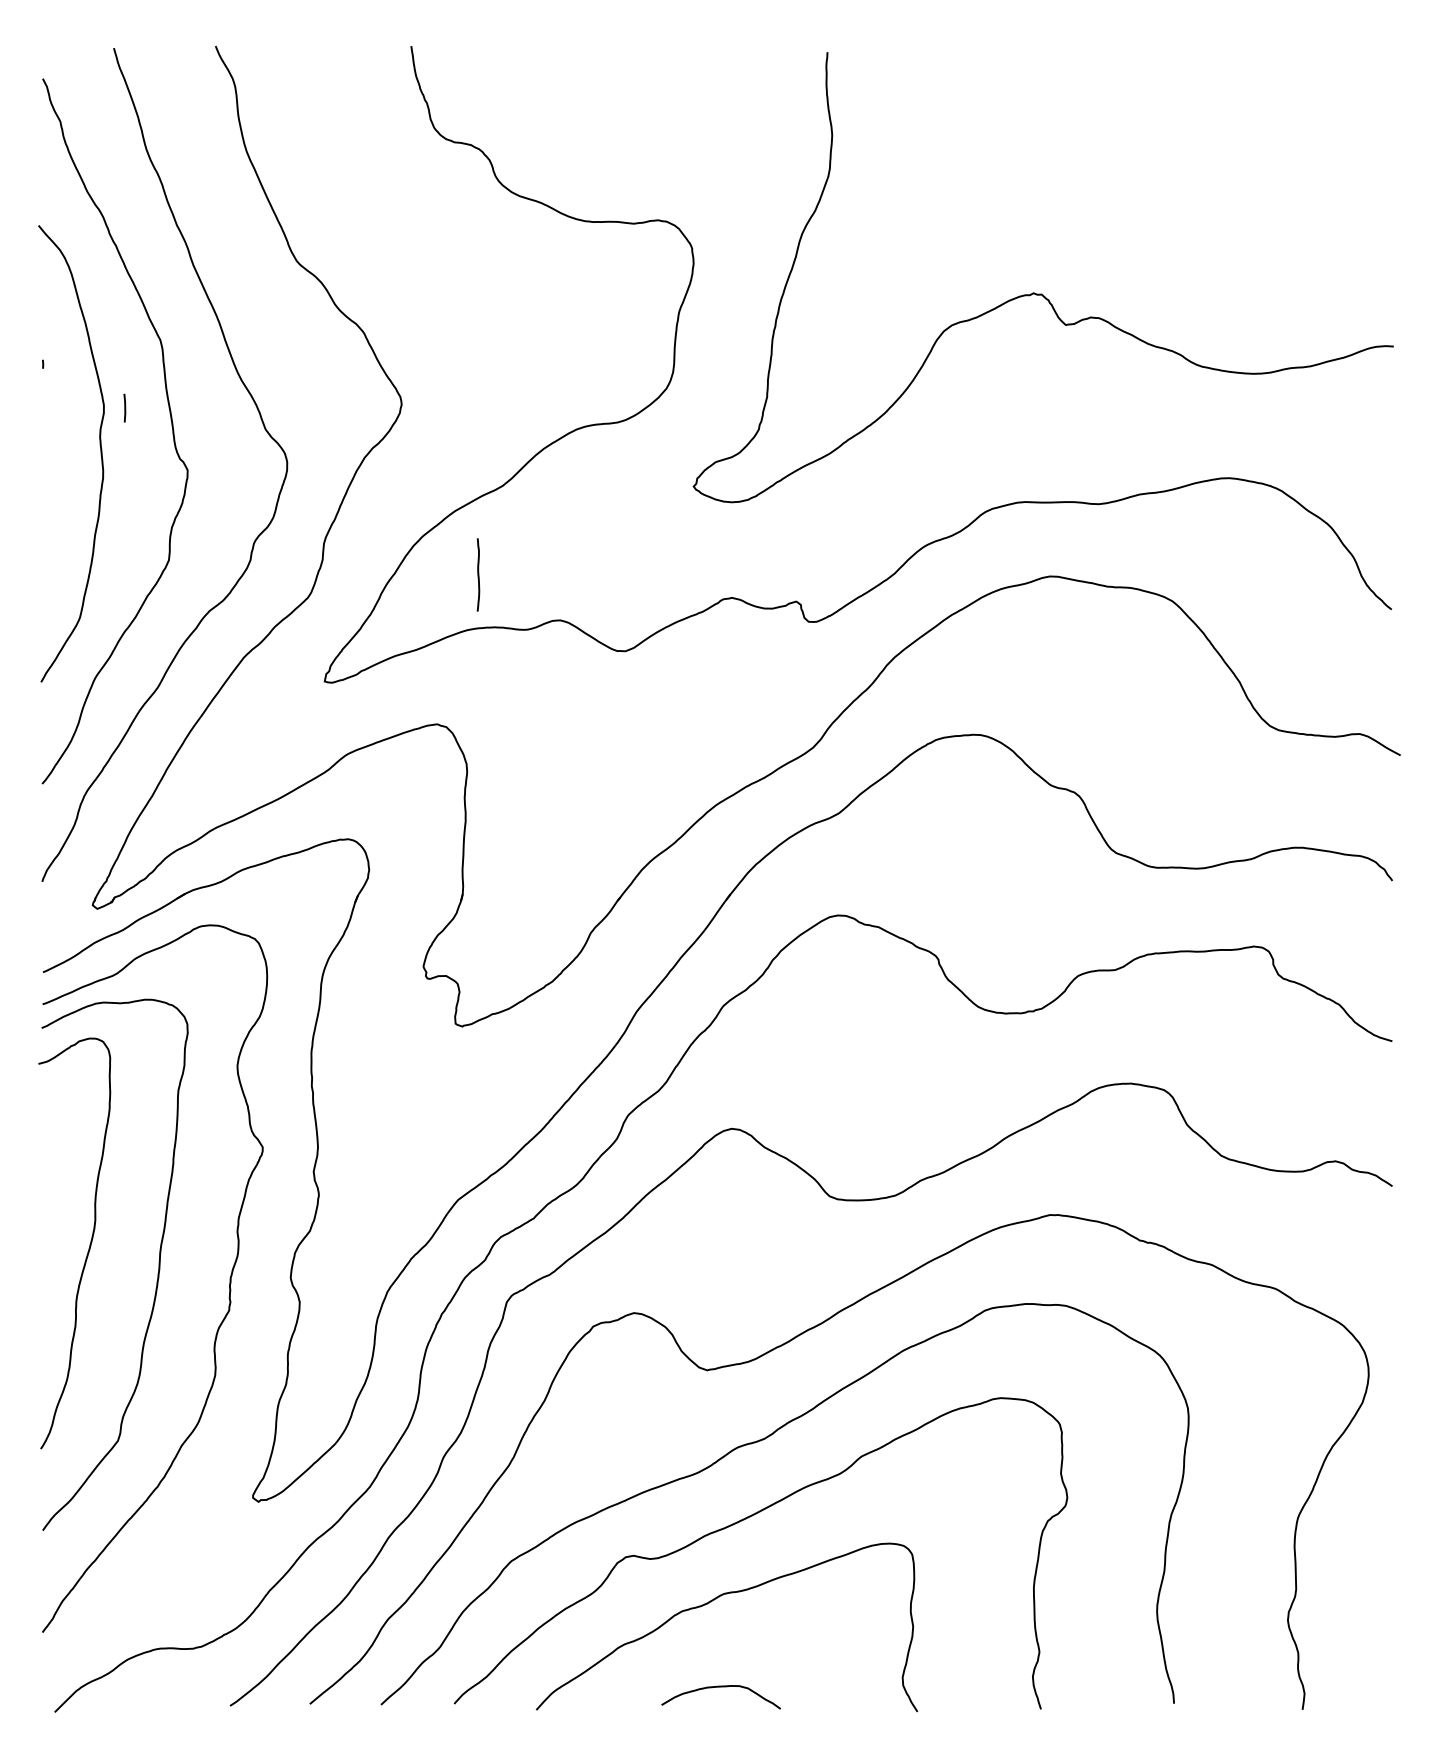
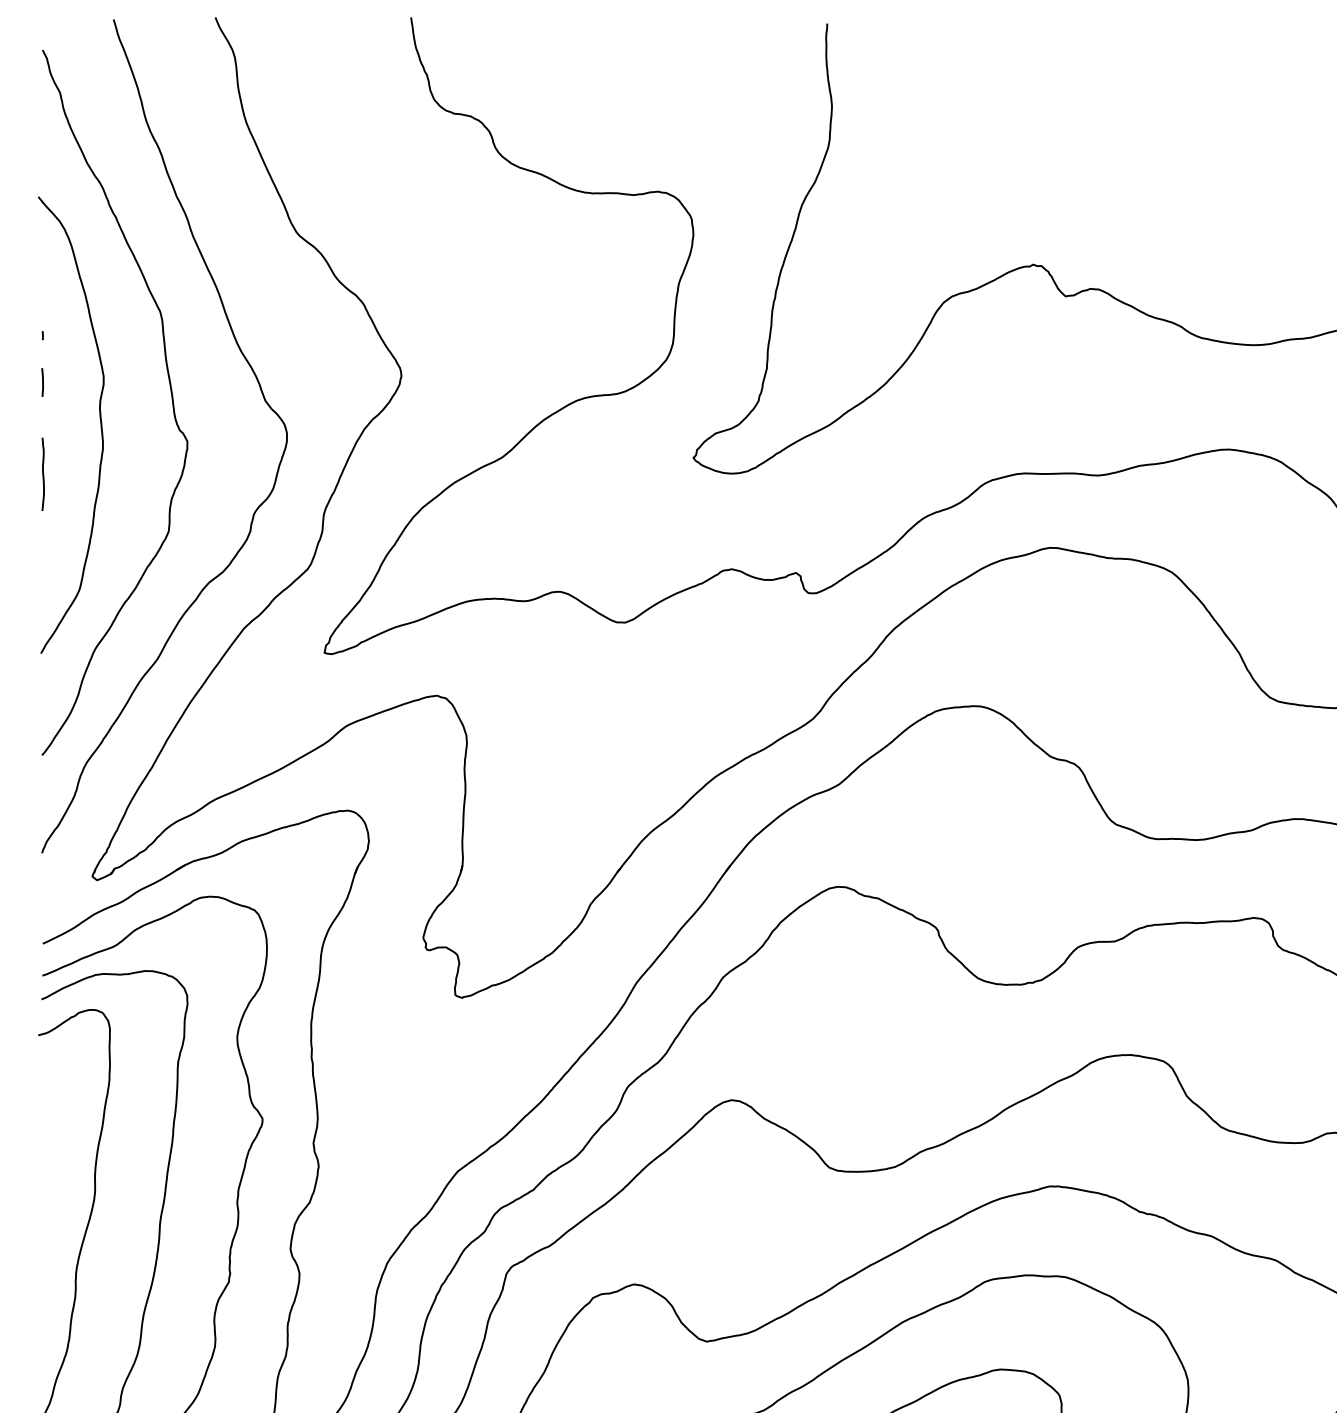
line: (124, 407) -> (42, 381), moved
curve: (478, 574) -> (43, 473), moved

